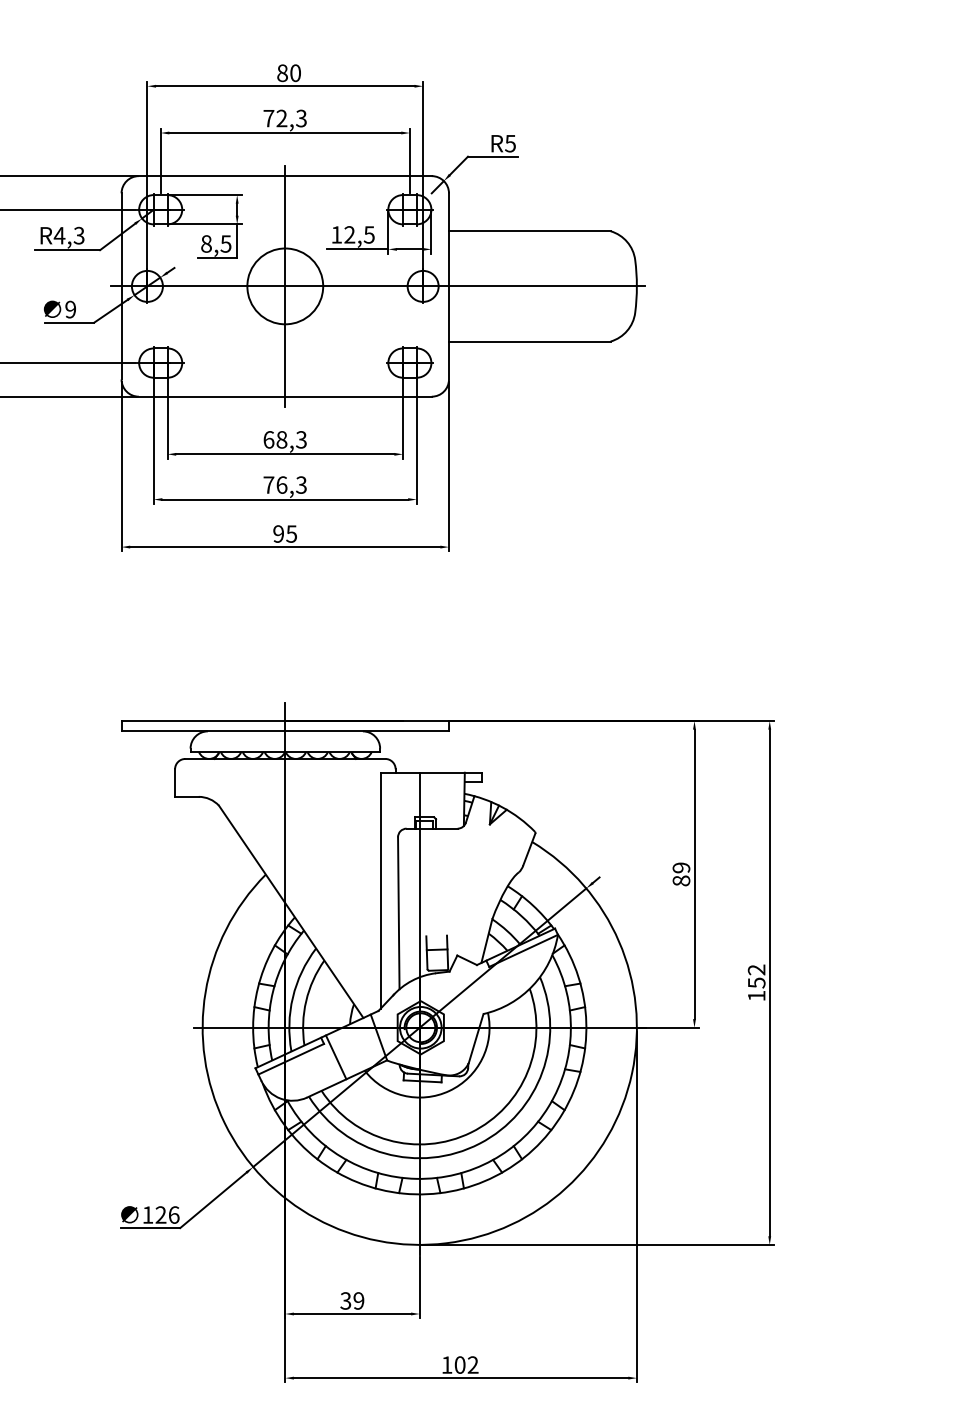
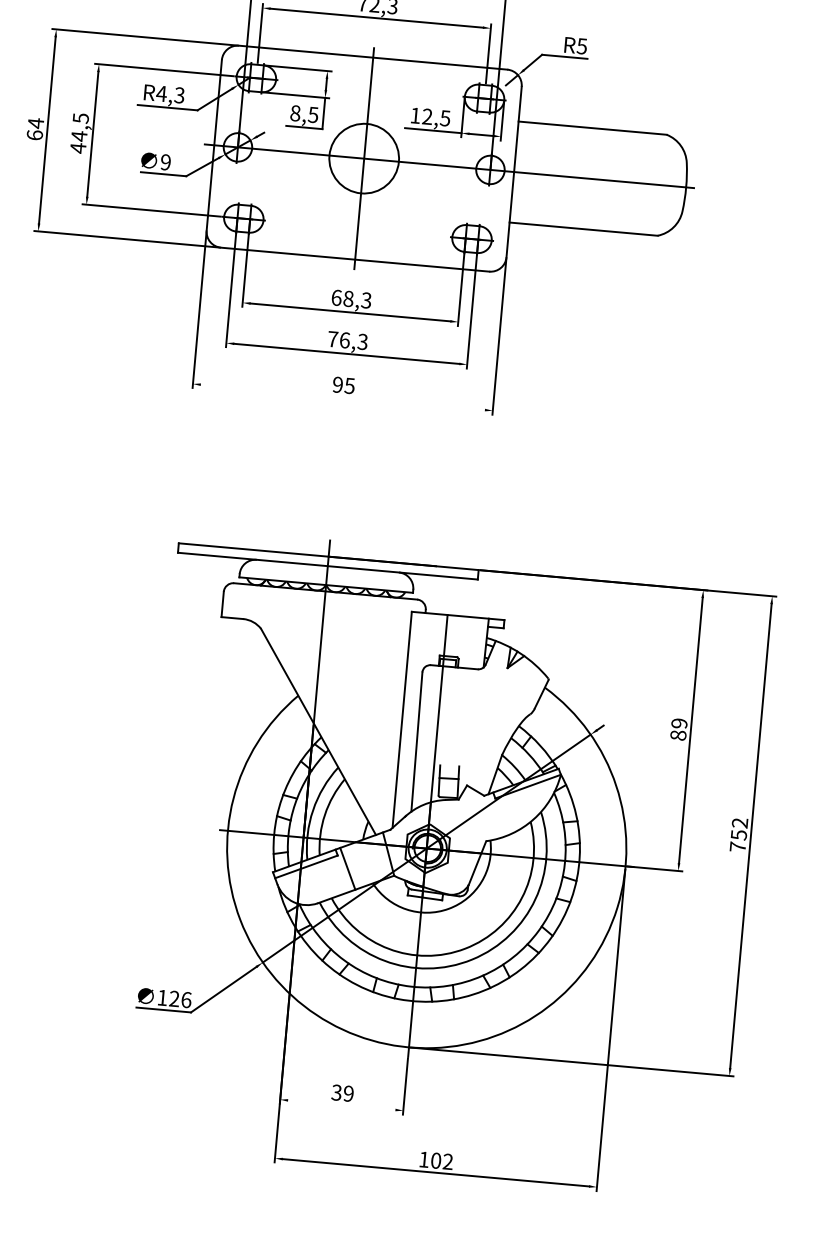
line: (285, 547) -> (343, 397), removed
text: (756, 995) -> (737, 846), 152 -> 752
line: (352, 1314) -> (341, 1105), removed

